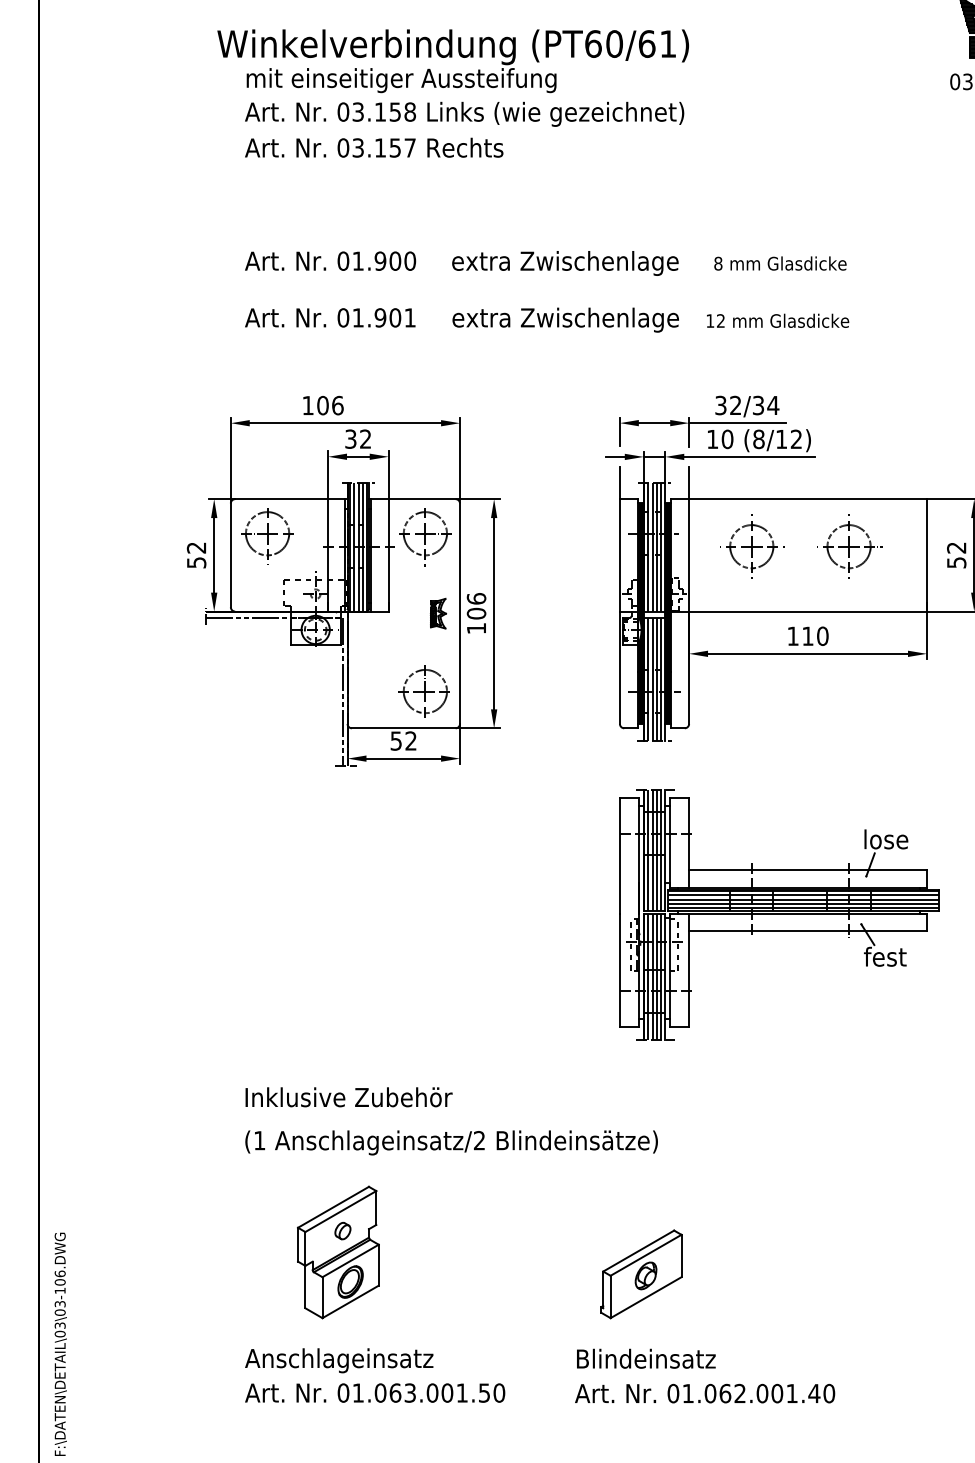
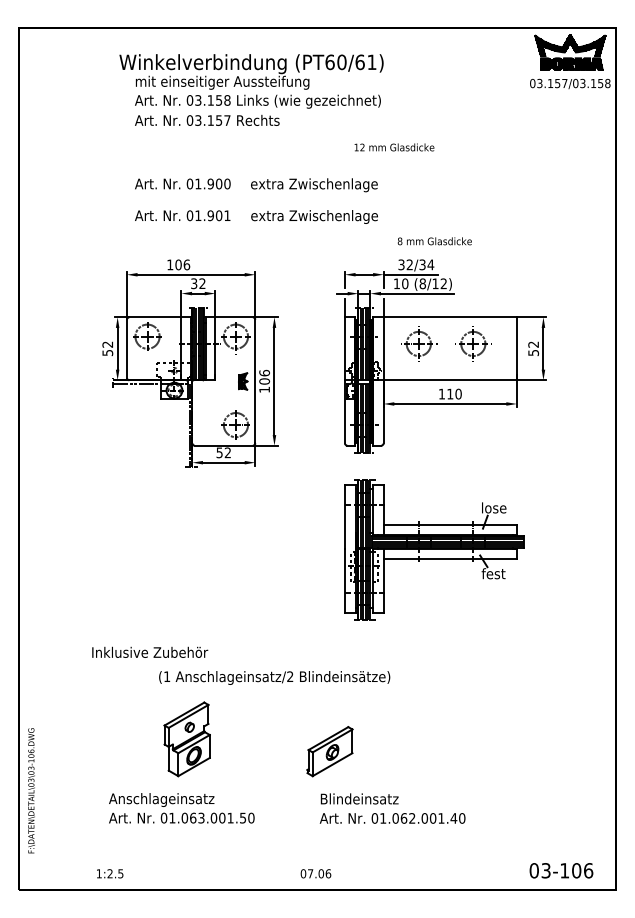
text: (779, 263) -> (434, 241), moved
text: (777, 320) -> (394, 147), moved
text: (349, 1095) -> (150, 651), moved
text: (451, 1142) -> (274, 677), moved
part: (640, 1274) -> (329, 751), moved
text: (374, 1375) -> (181, 808), moved

